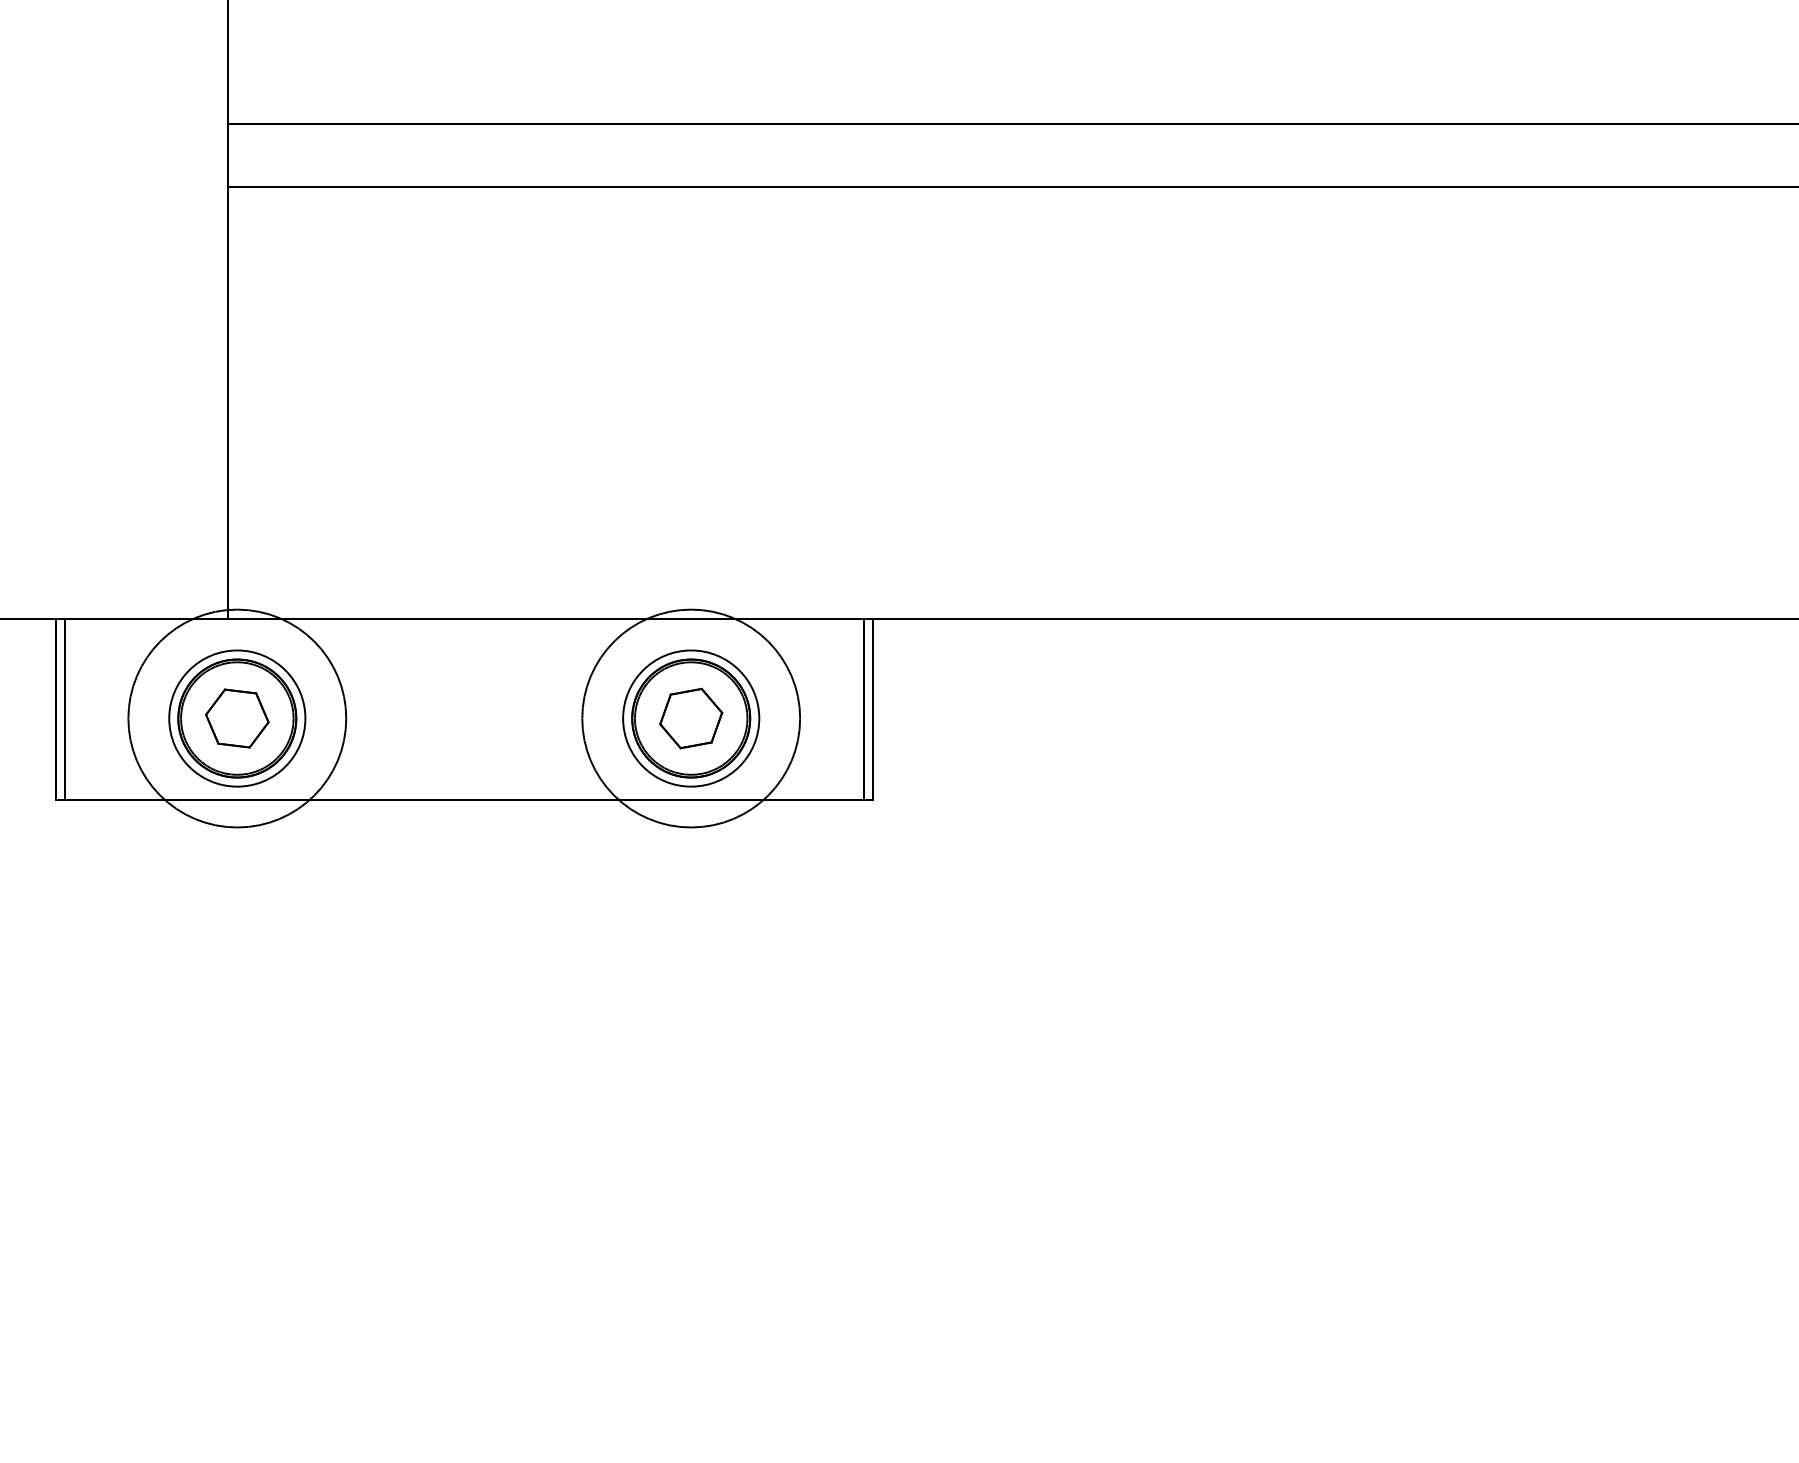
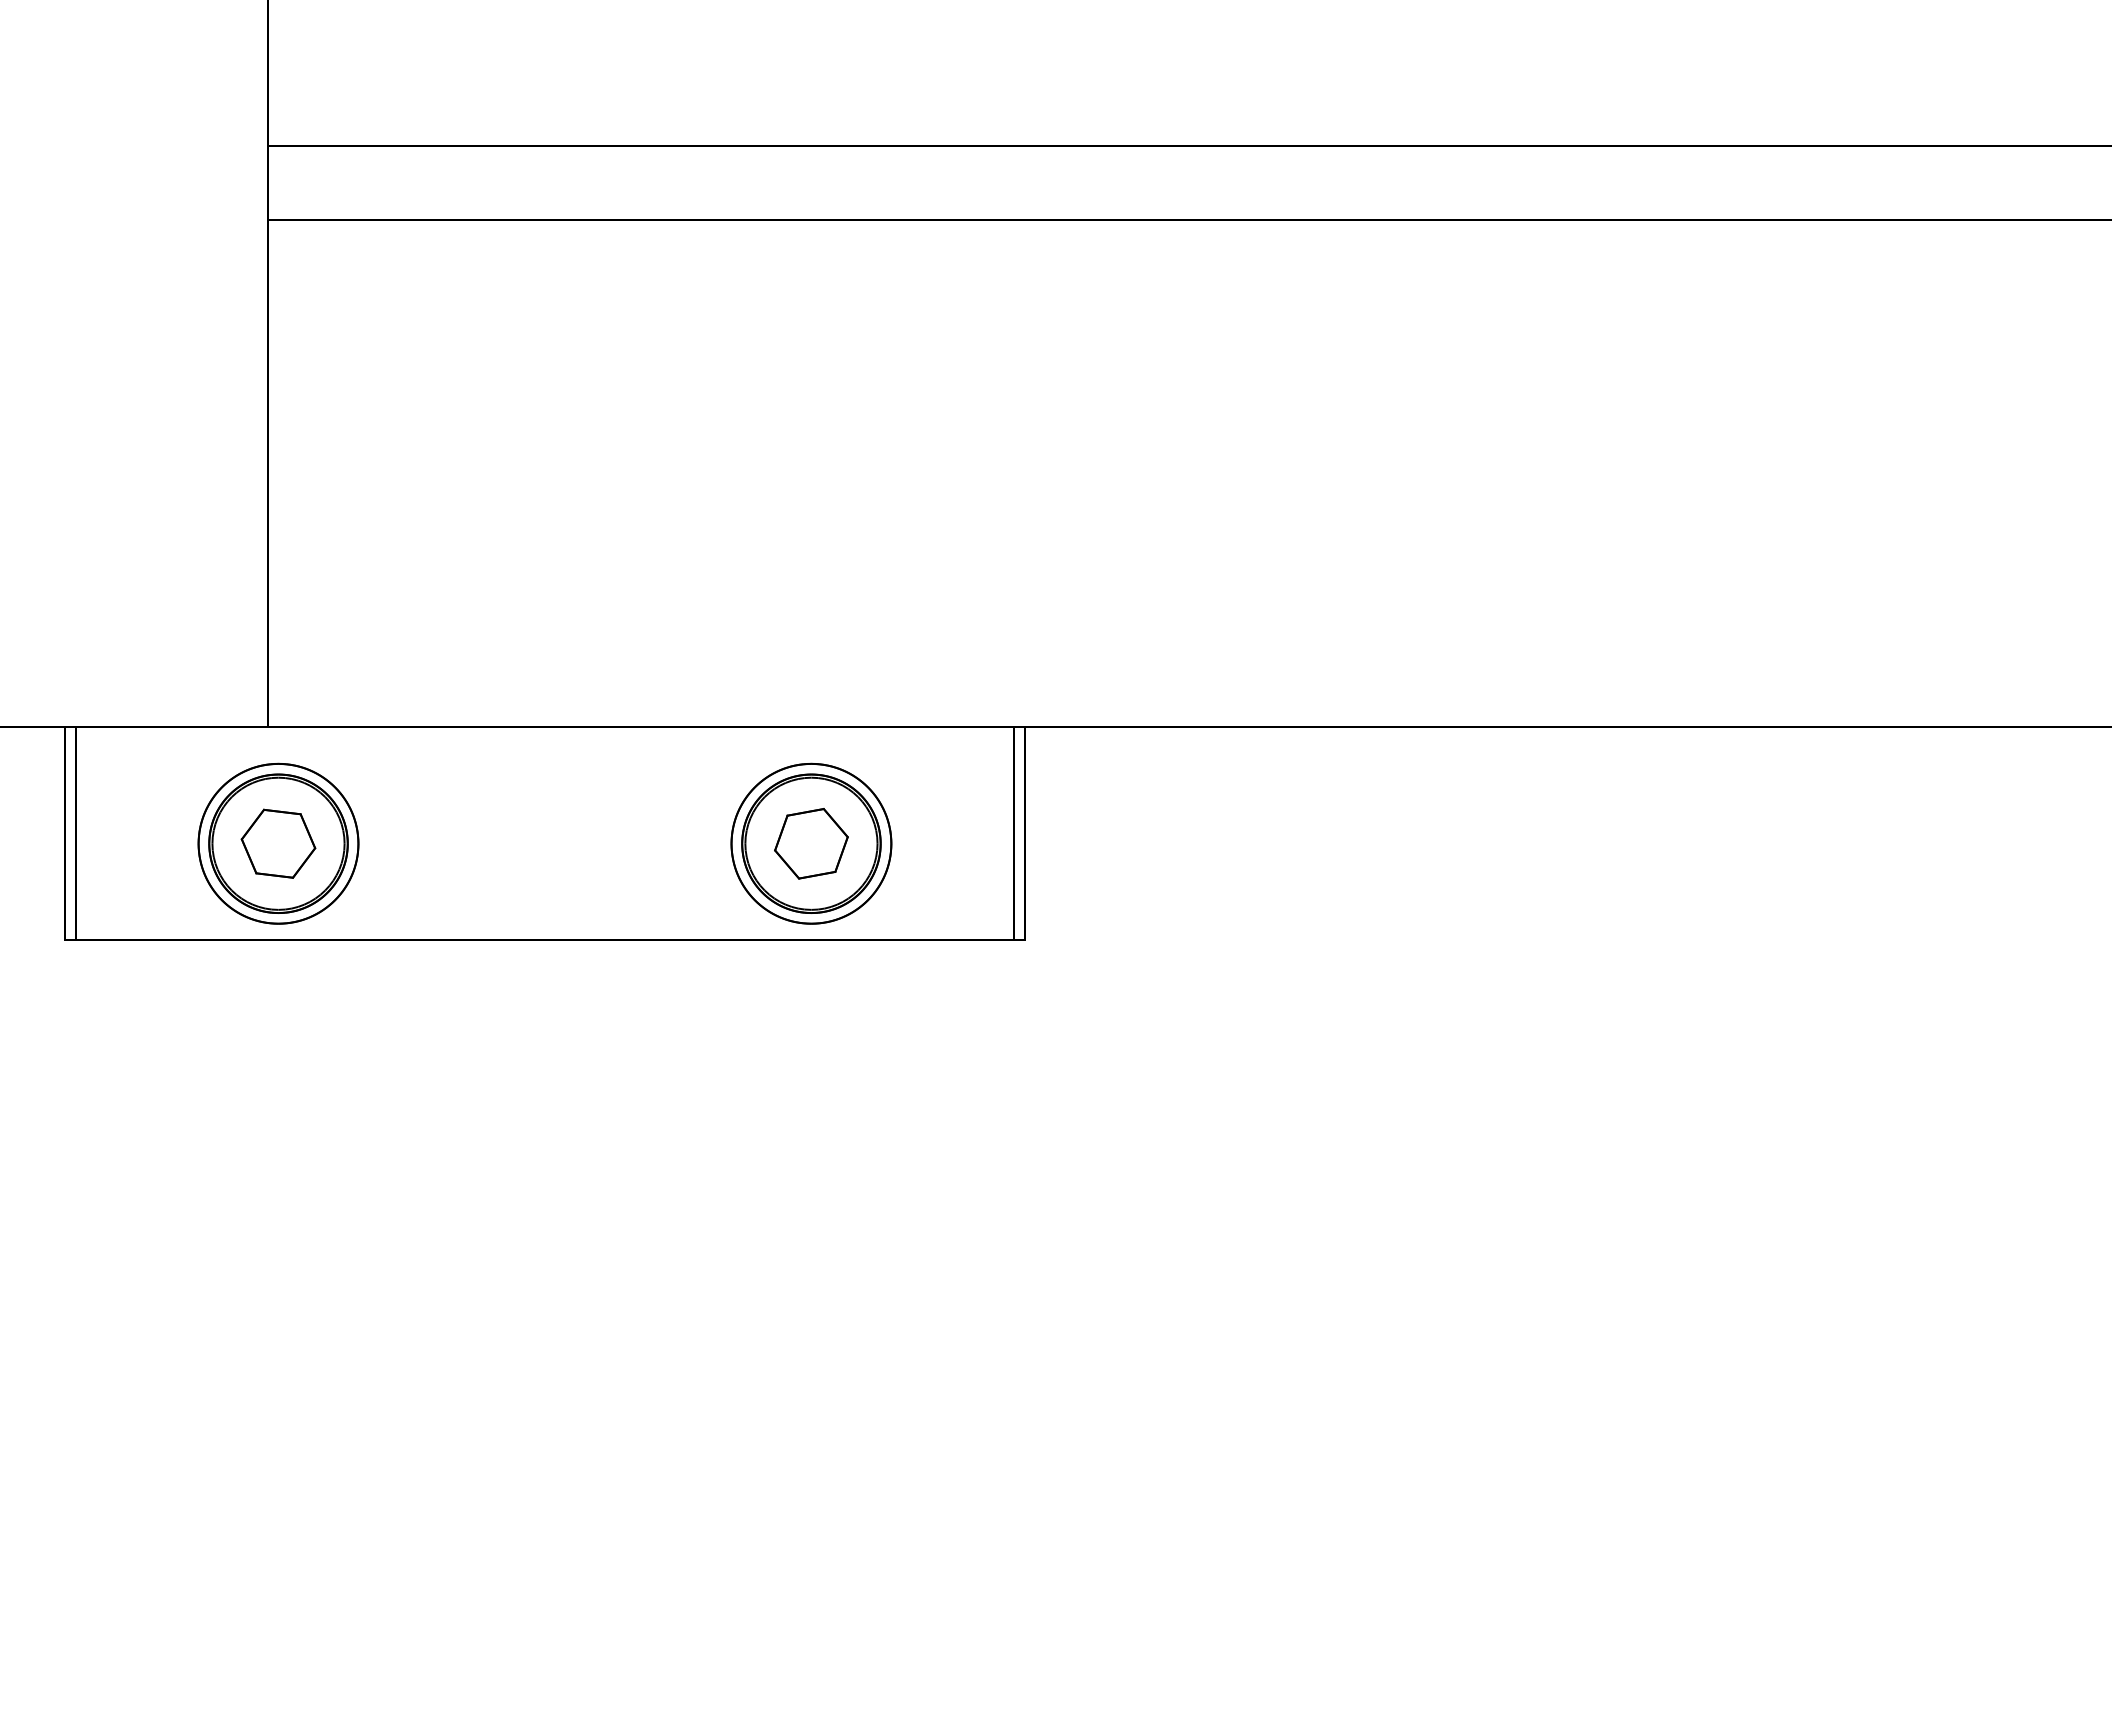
circle: (237, 718) -> (278, 843), size x0.62
circle: (691, 718) -> (811, 843), size x0.62

